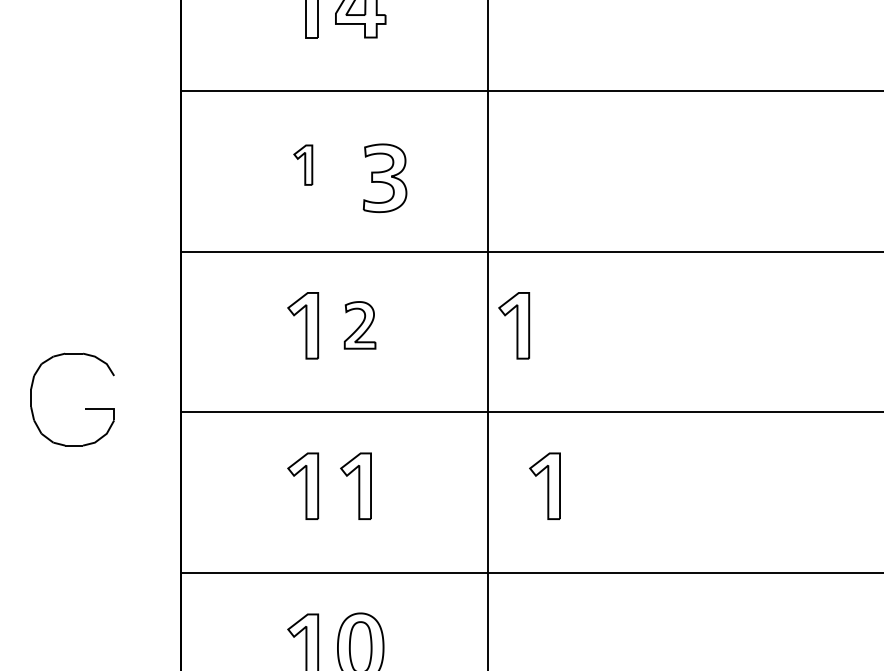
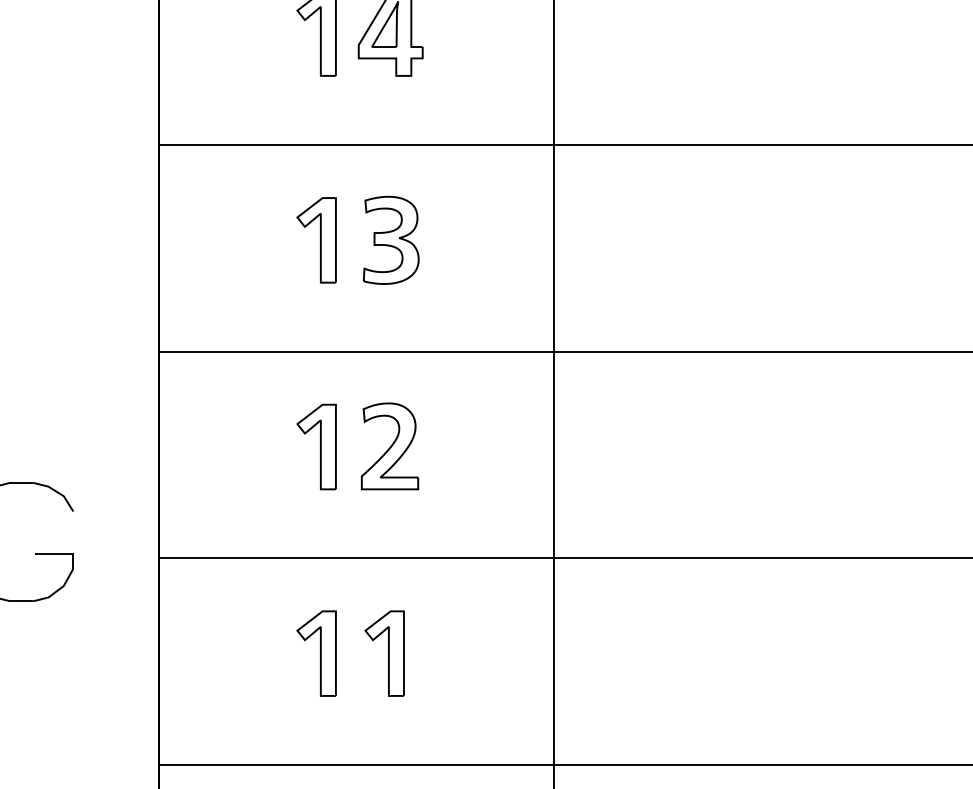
part: (303, 164) -> (317, 239), size x1.67
part: (384, 178) -> (390, 240), moved
part: (359, 325) -> (389, 446), size x1.43
part: (514, 325) -> (588, 446), removed
part: (544, 485) -> (627, 652), removed

